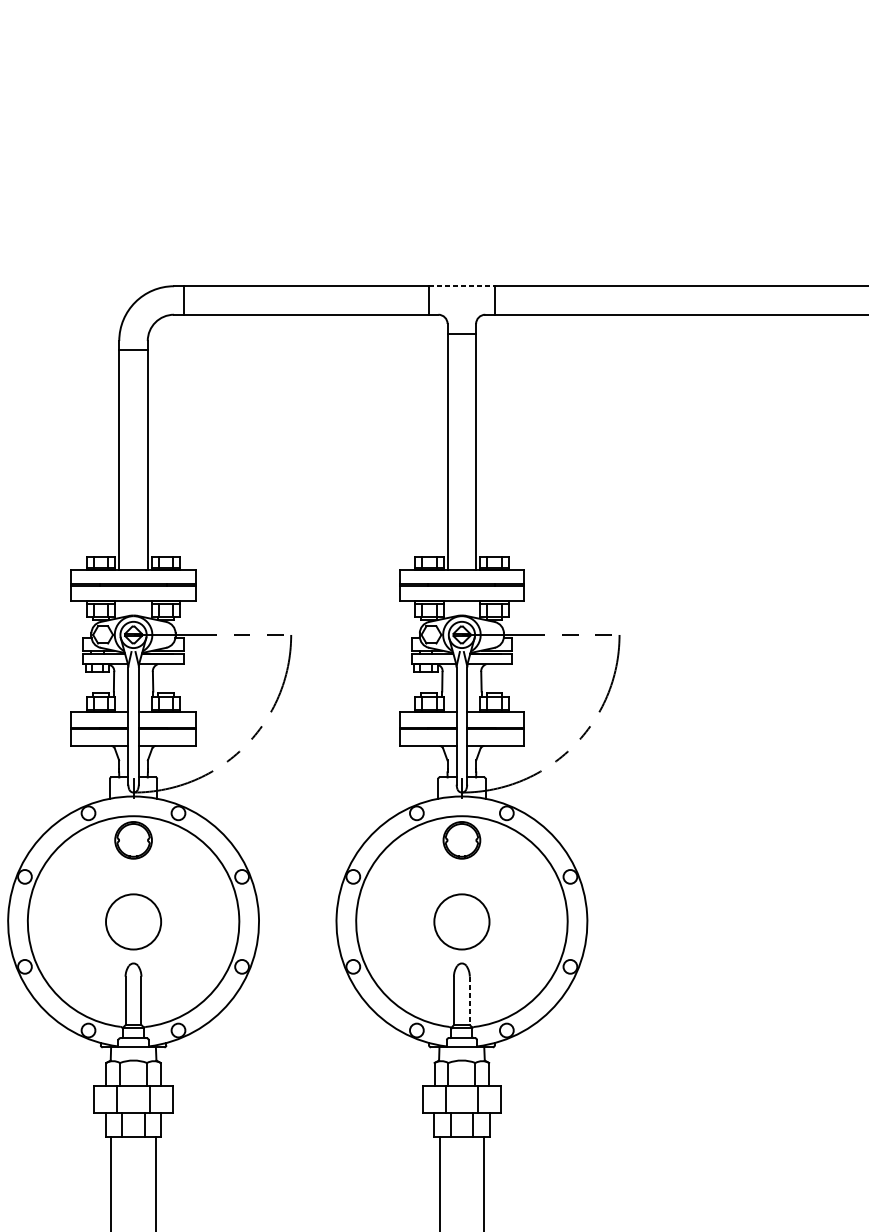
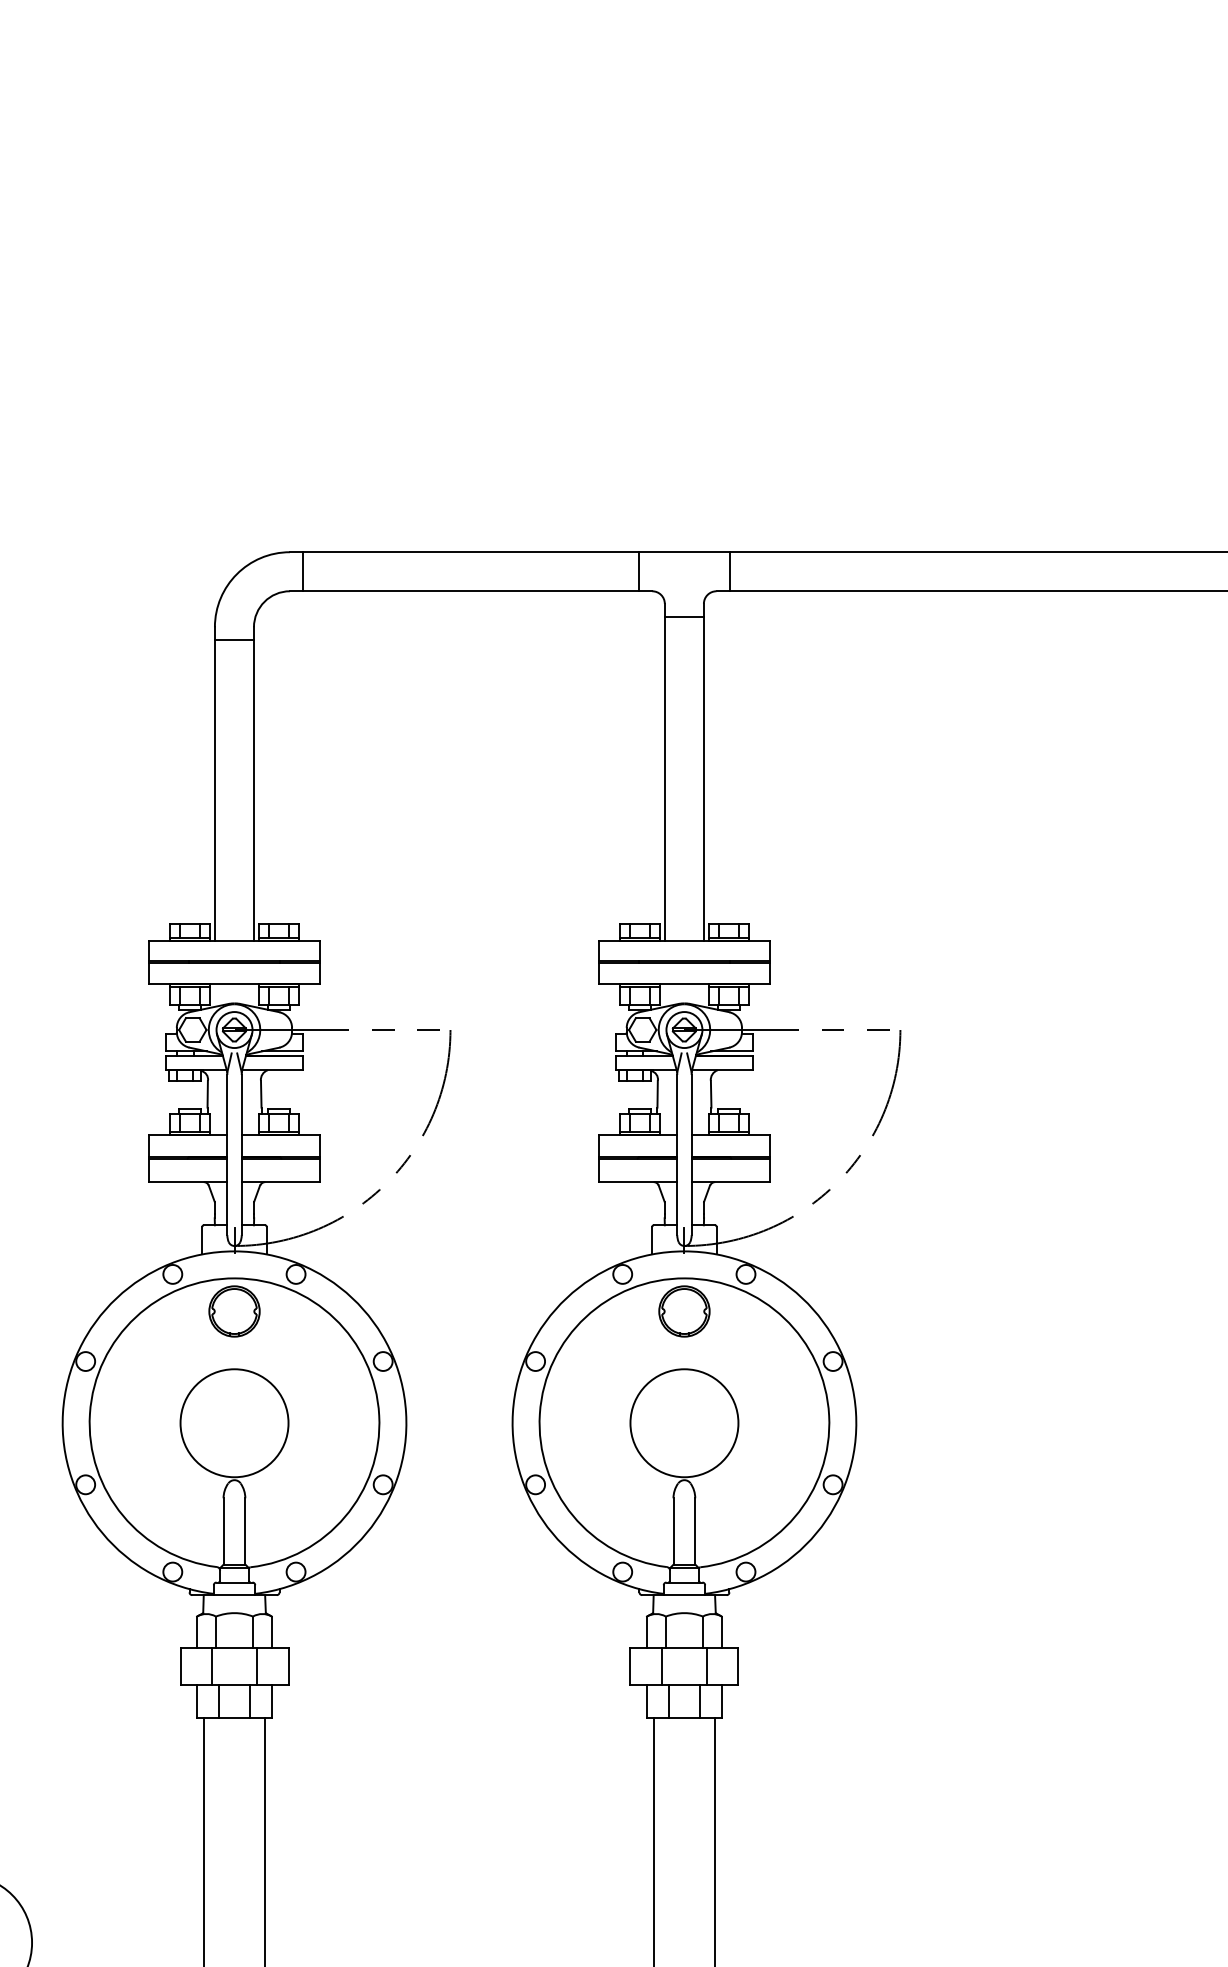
line: (461, 286) -> (684, 552), dashed -> solid
circle: (133, 922) -> (234, 1423), size x1.43
circle: (461, 922) -> (684, 1423), size x1.43
line: (469, 1000) -> (695, 1531), dashed -> solid

